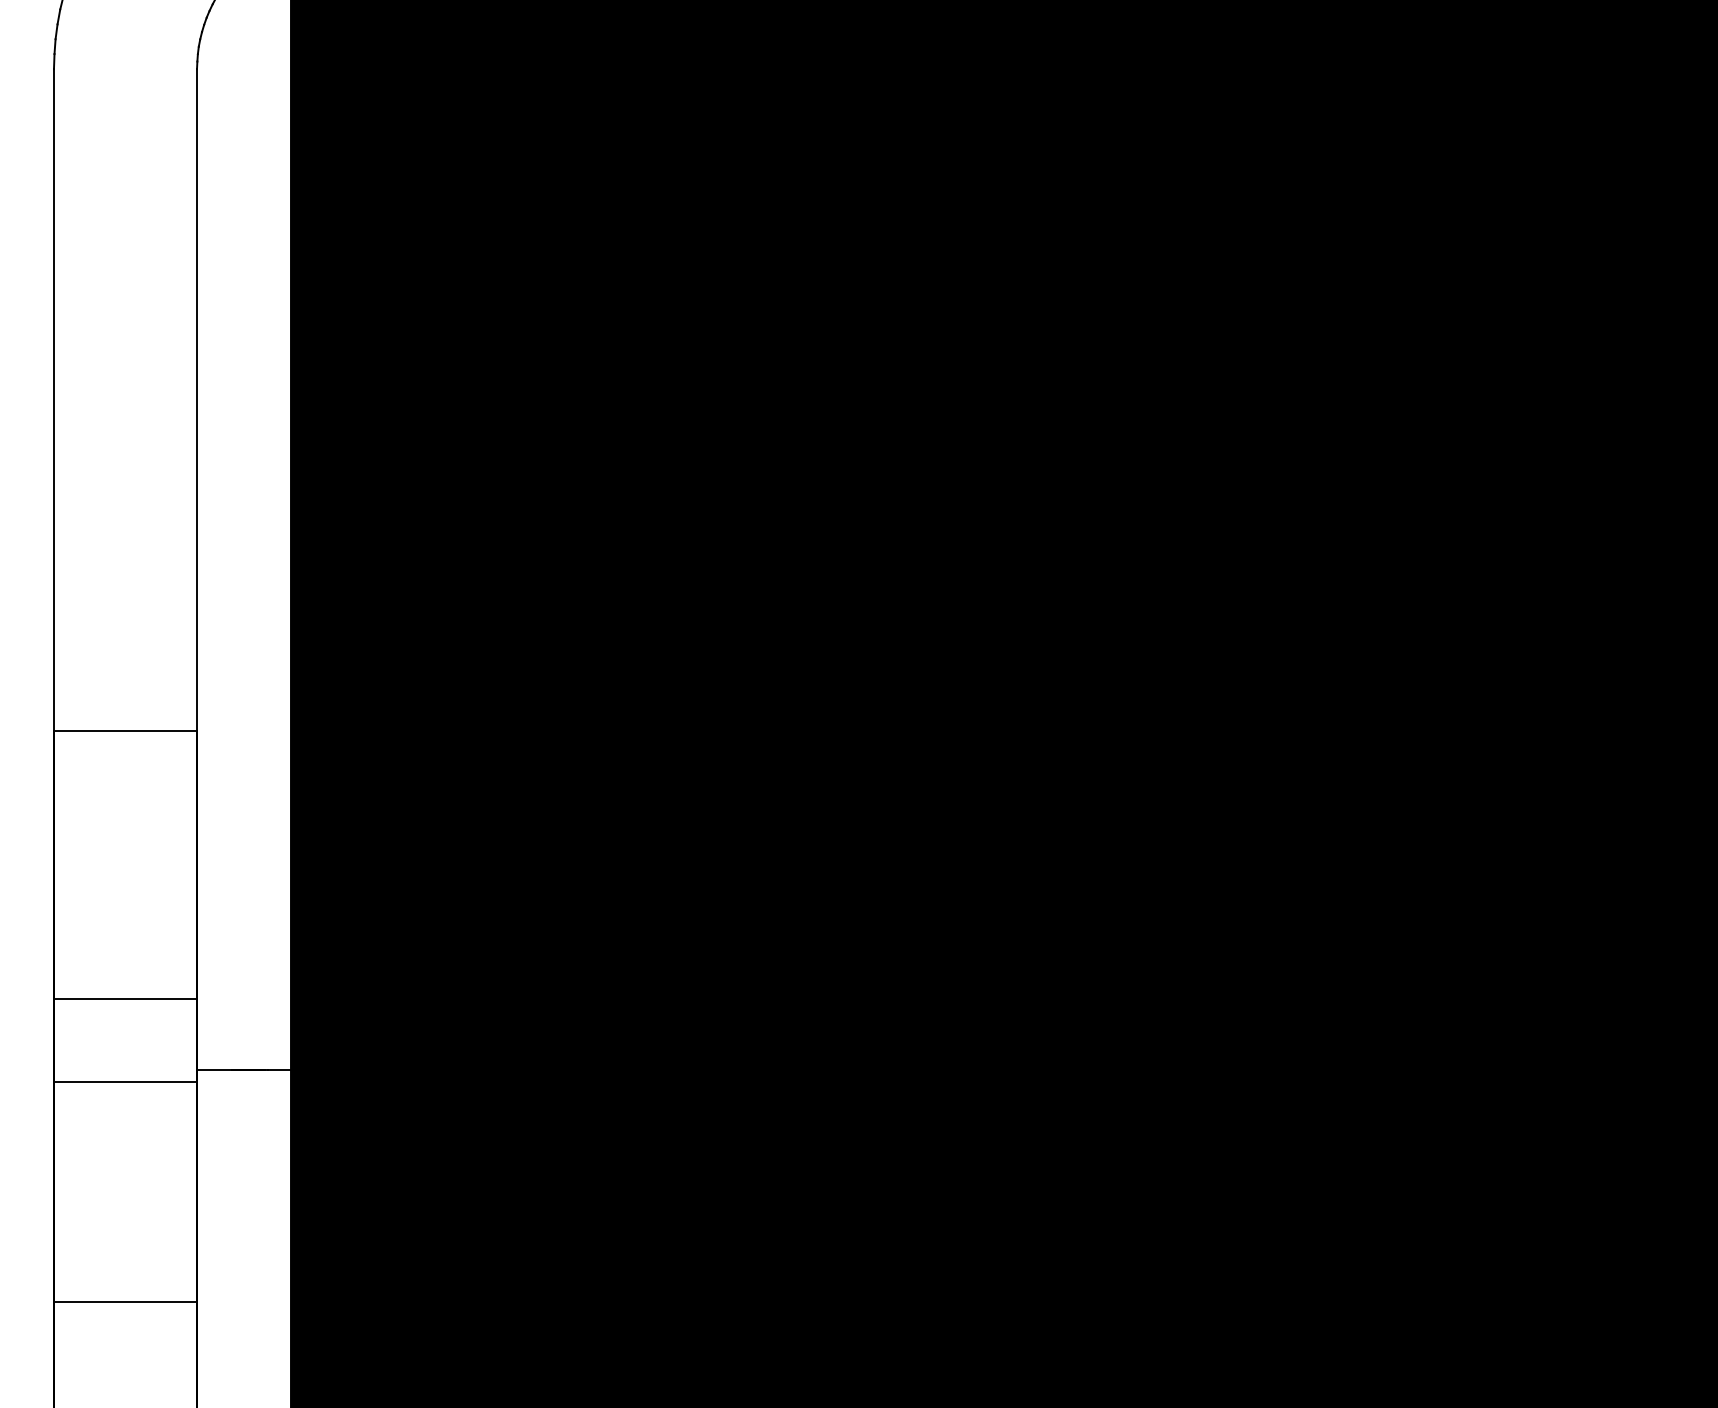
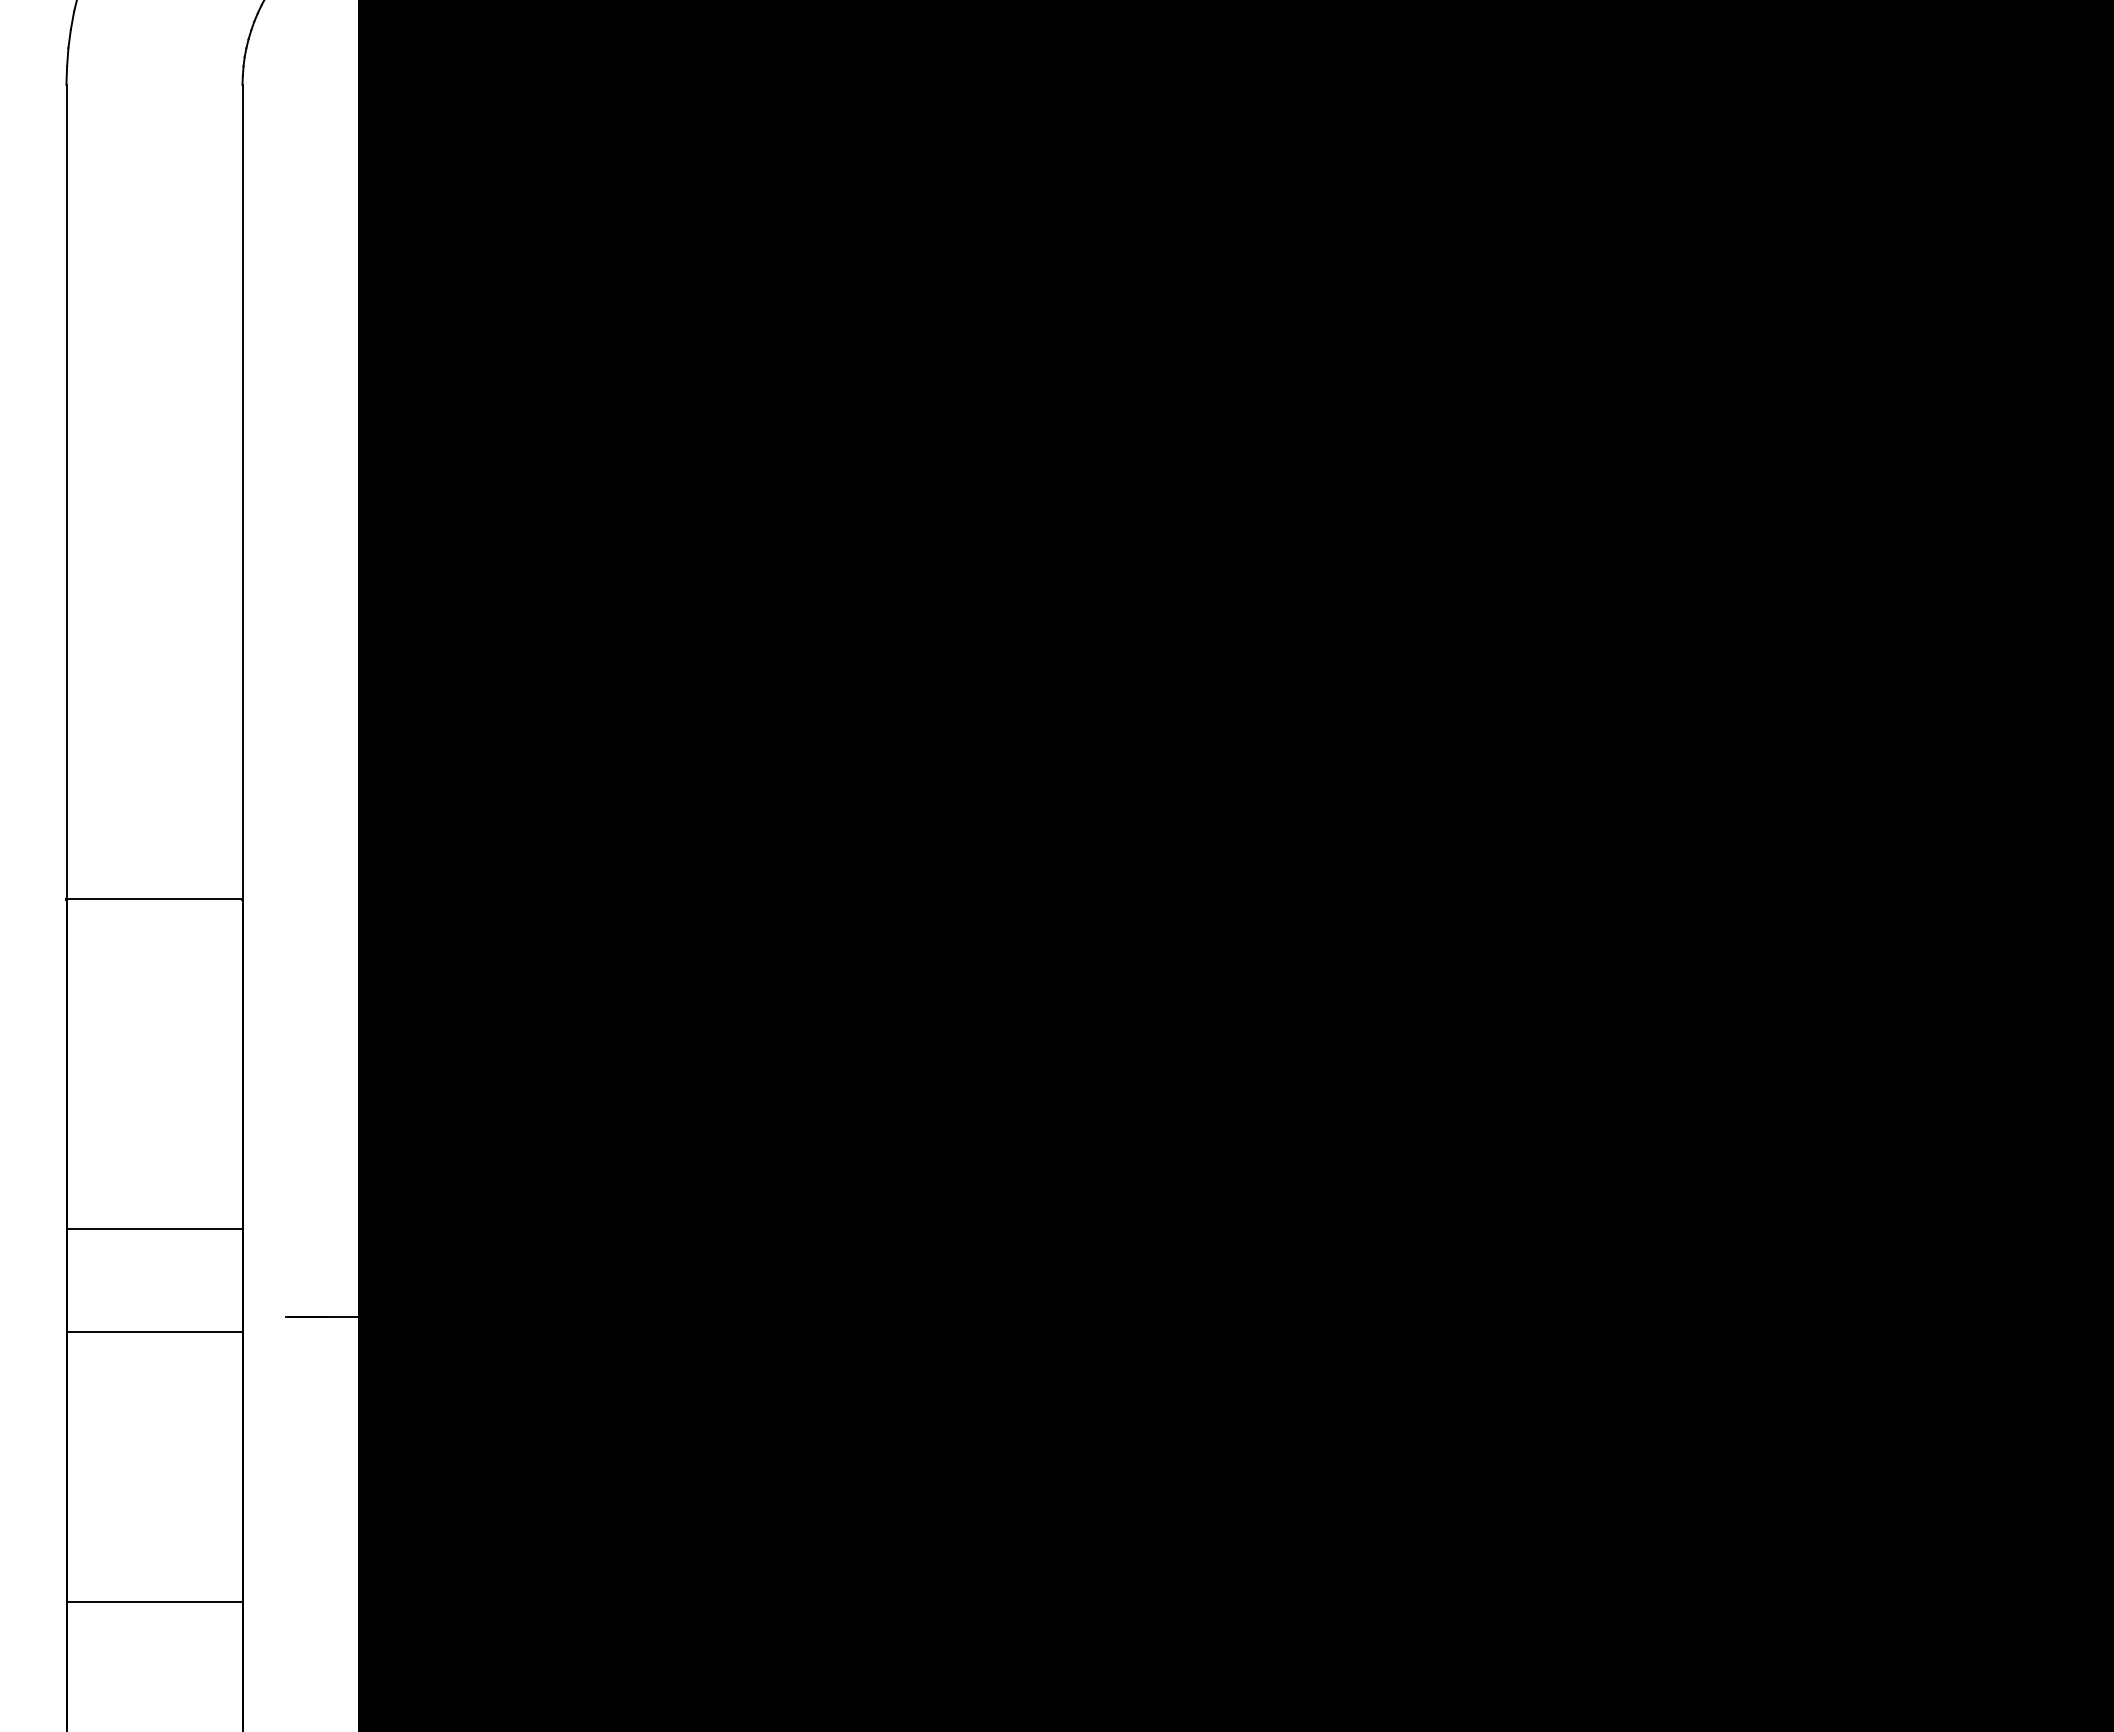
line: (215, 1070) -> (265, 1316), removed

